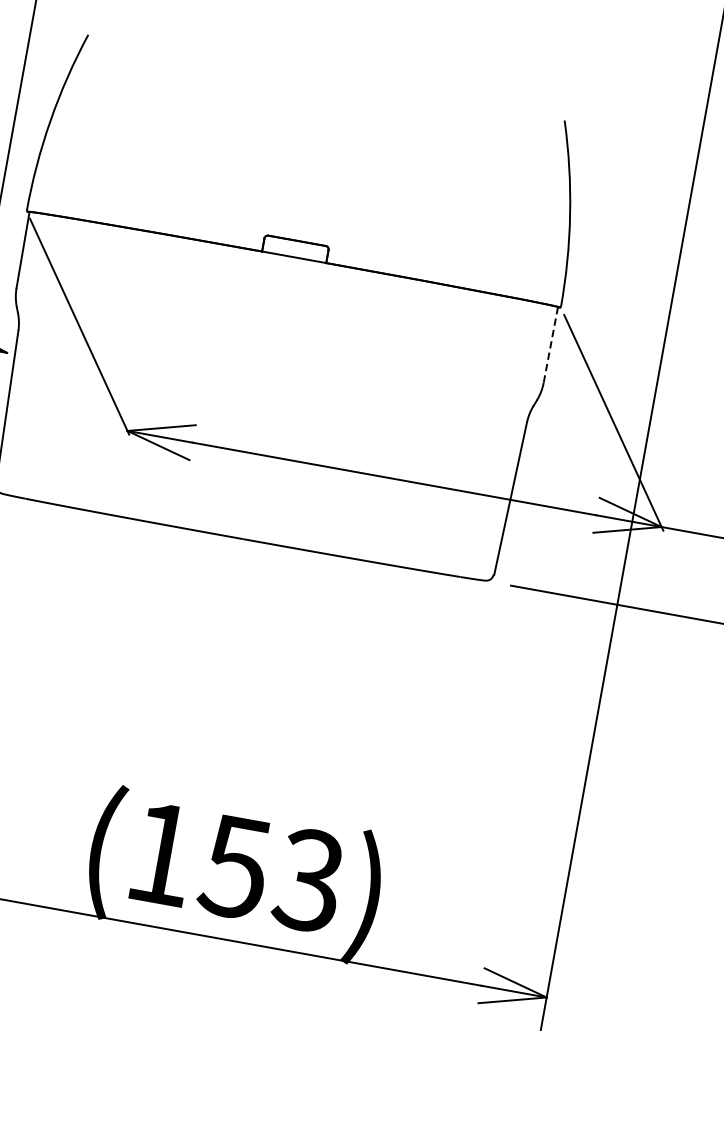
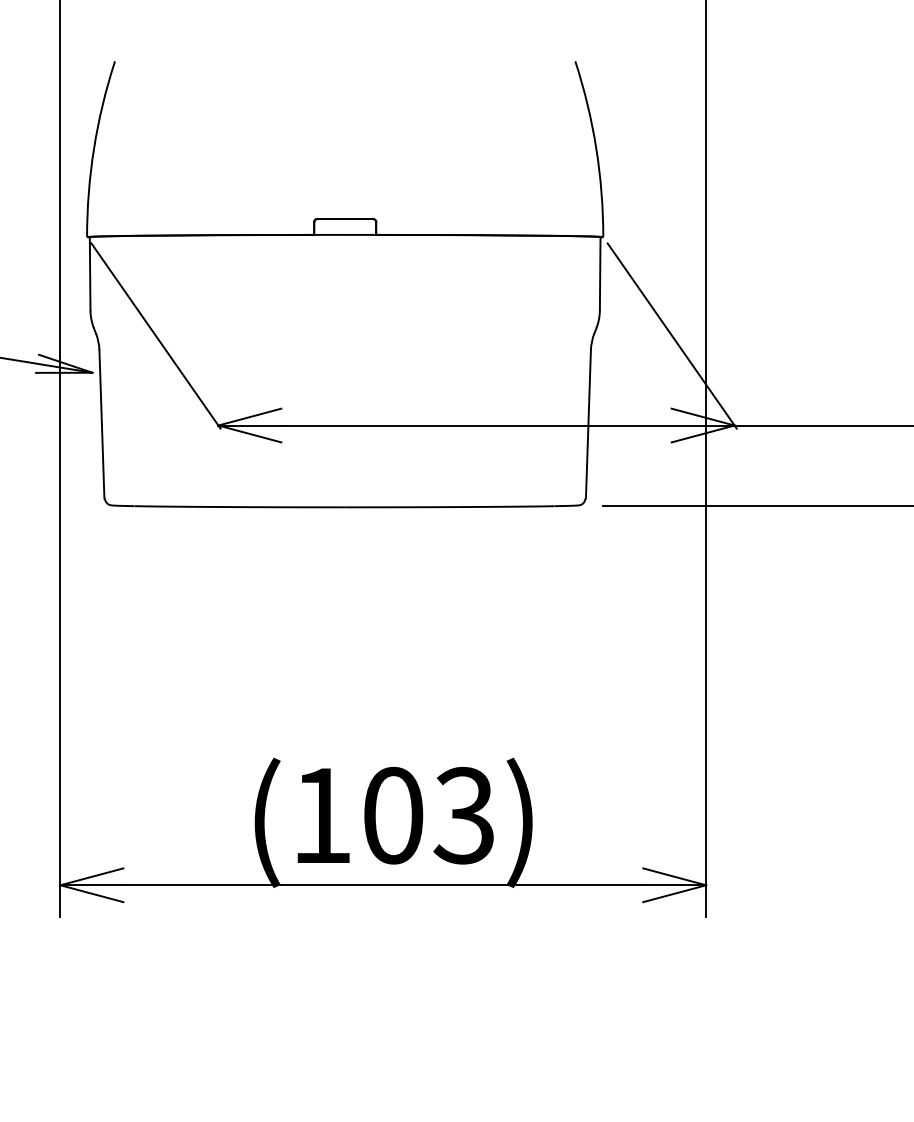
line: (551, 344) -> (600, 273), dashed -> solid
text: (235, 866) -> (392, 815), (153) -> (103)

